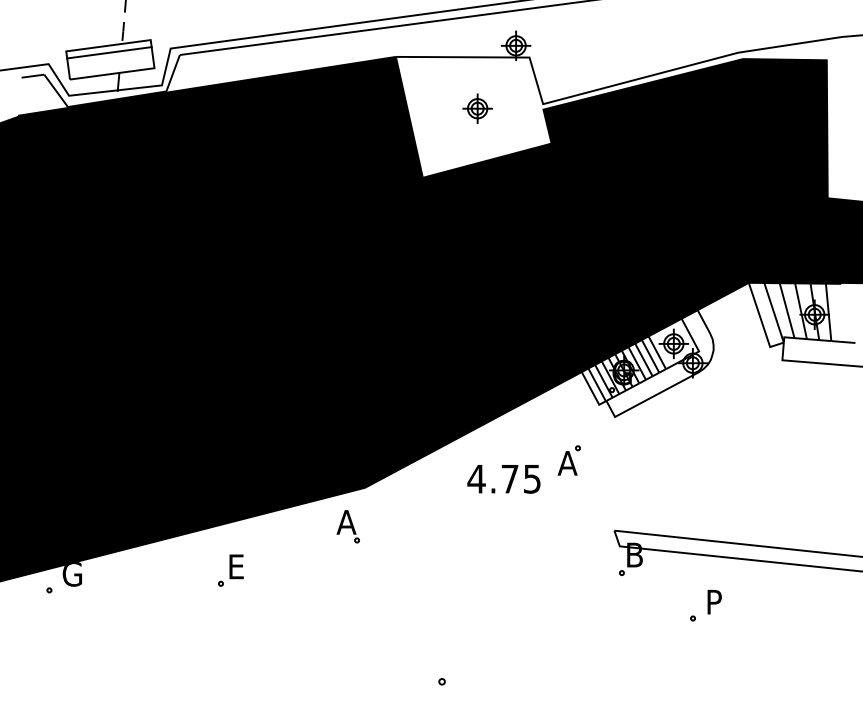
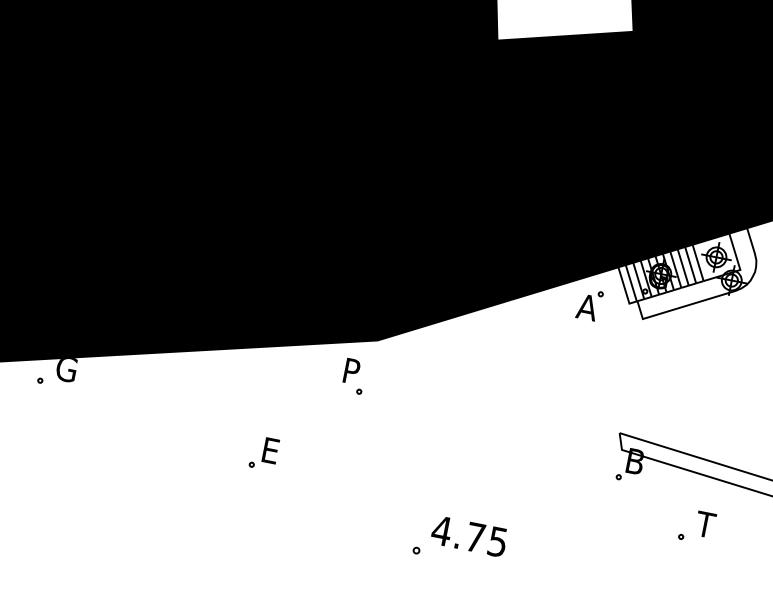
part: (568, 460) -> (588, 304), moved
text: (503, 479) -> (468, 536), moved
text: (346, 522) -> (352, 371), A -> P
part: (230, 570) -> (264, 453), moved
text: (713, 601) -> (705, 523), P -> T

